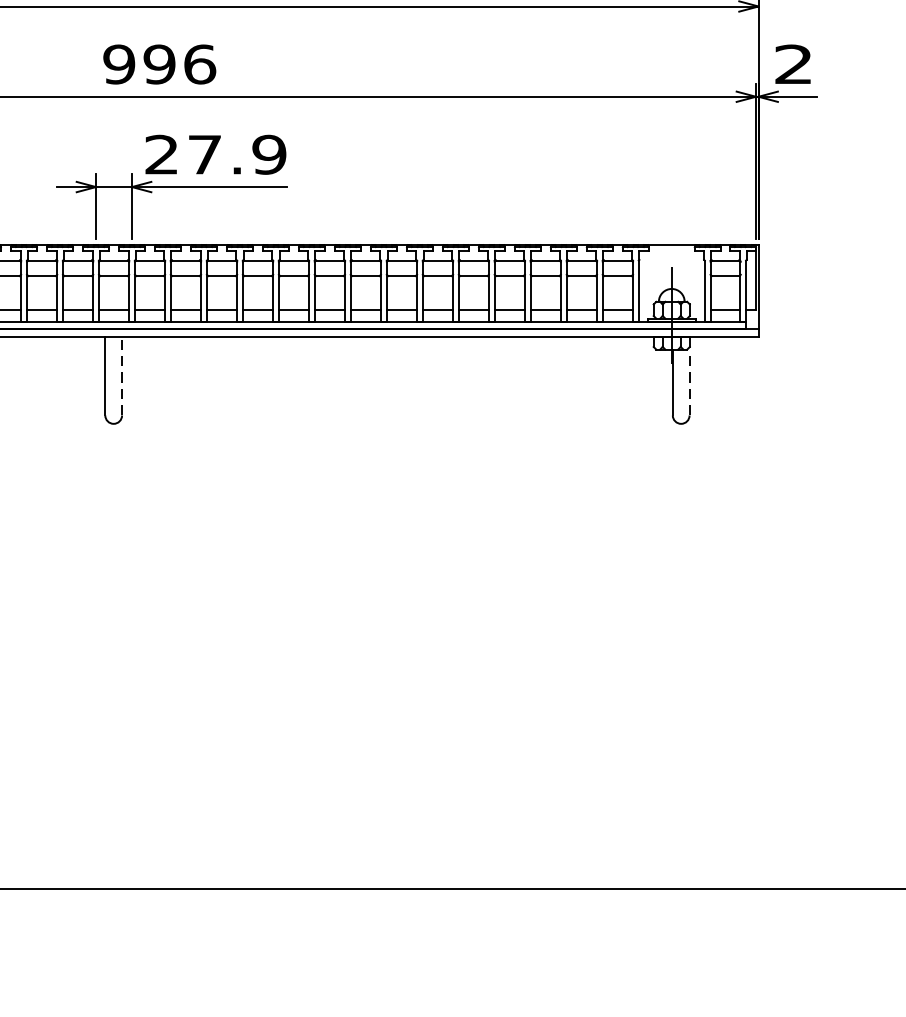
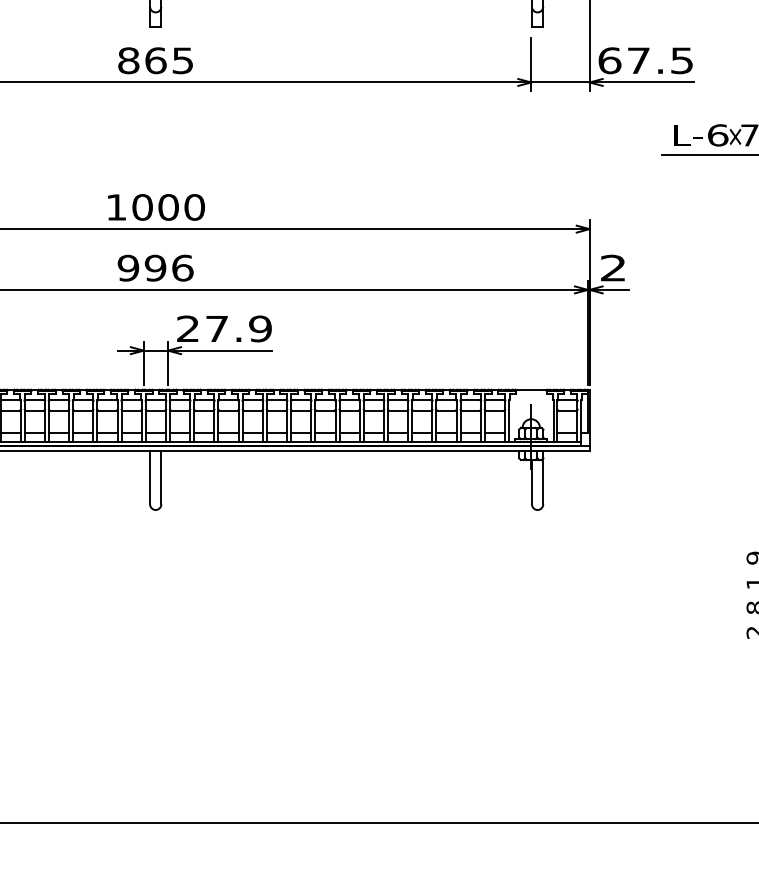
text: (159, 63) -> (155, 267), moved
line: (122, 375) -> (161, 477), dashed -> solid
line: (689, 381) -> (543, 481), dashed -> solid

